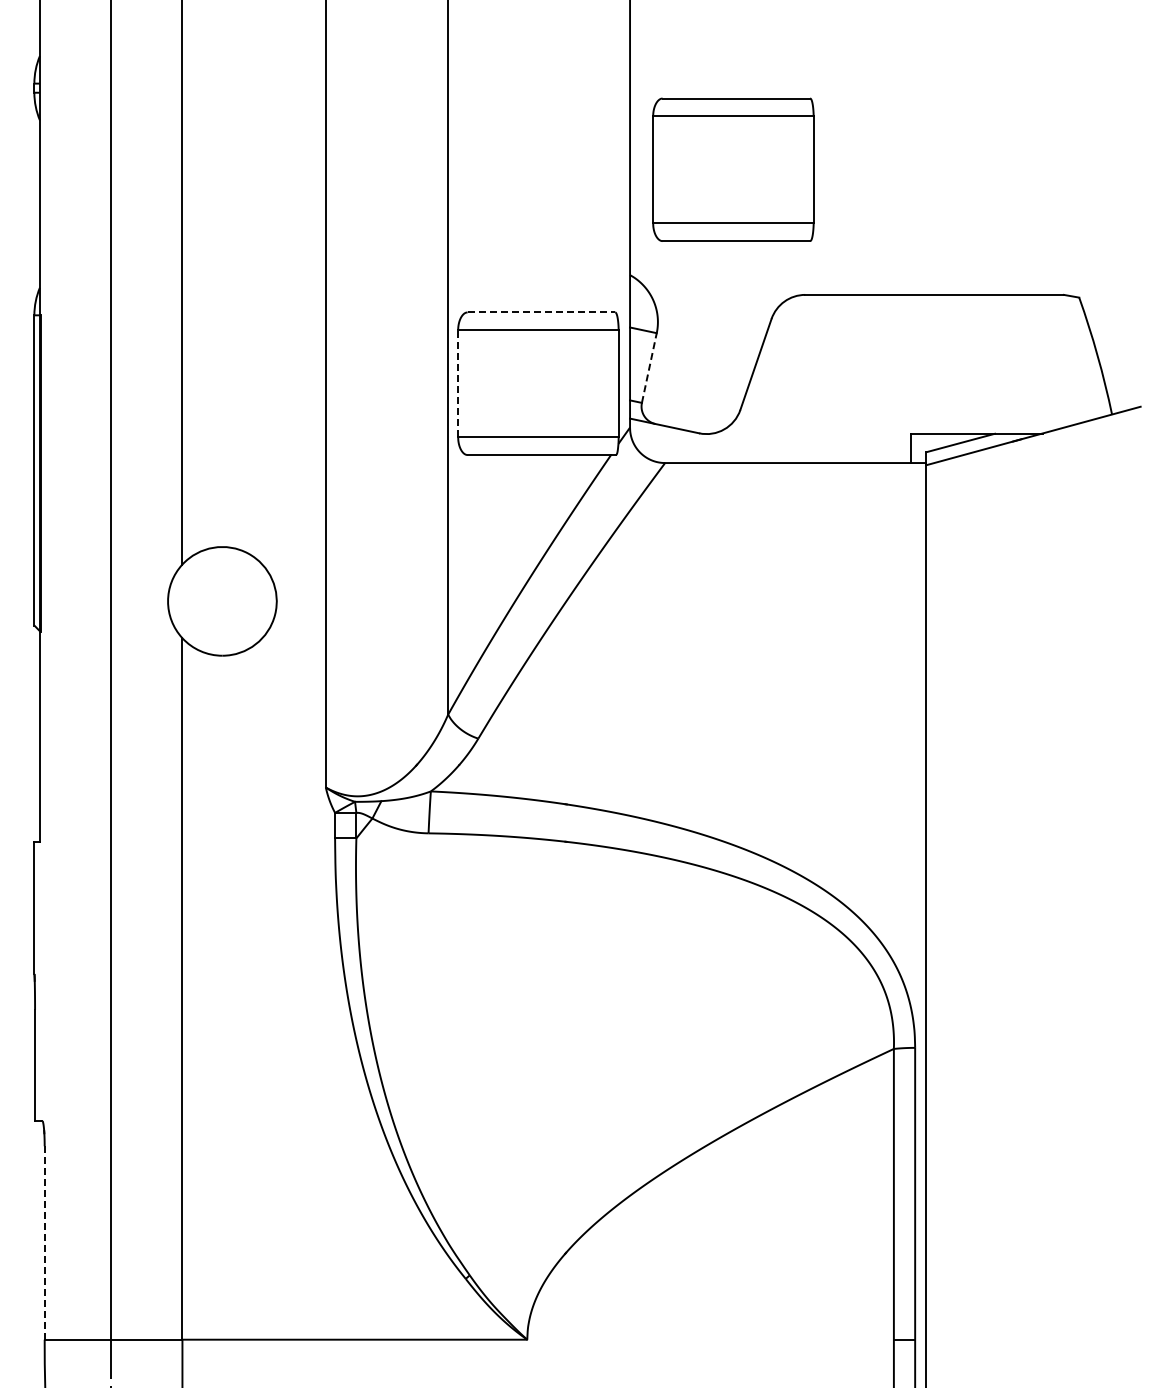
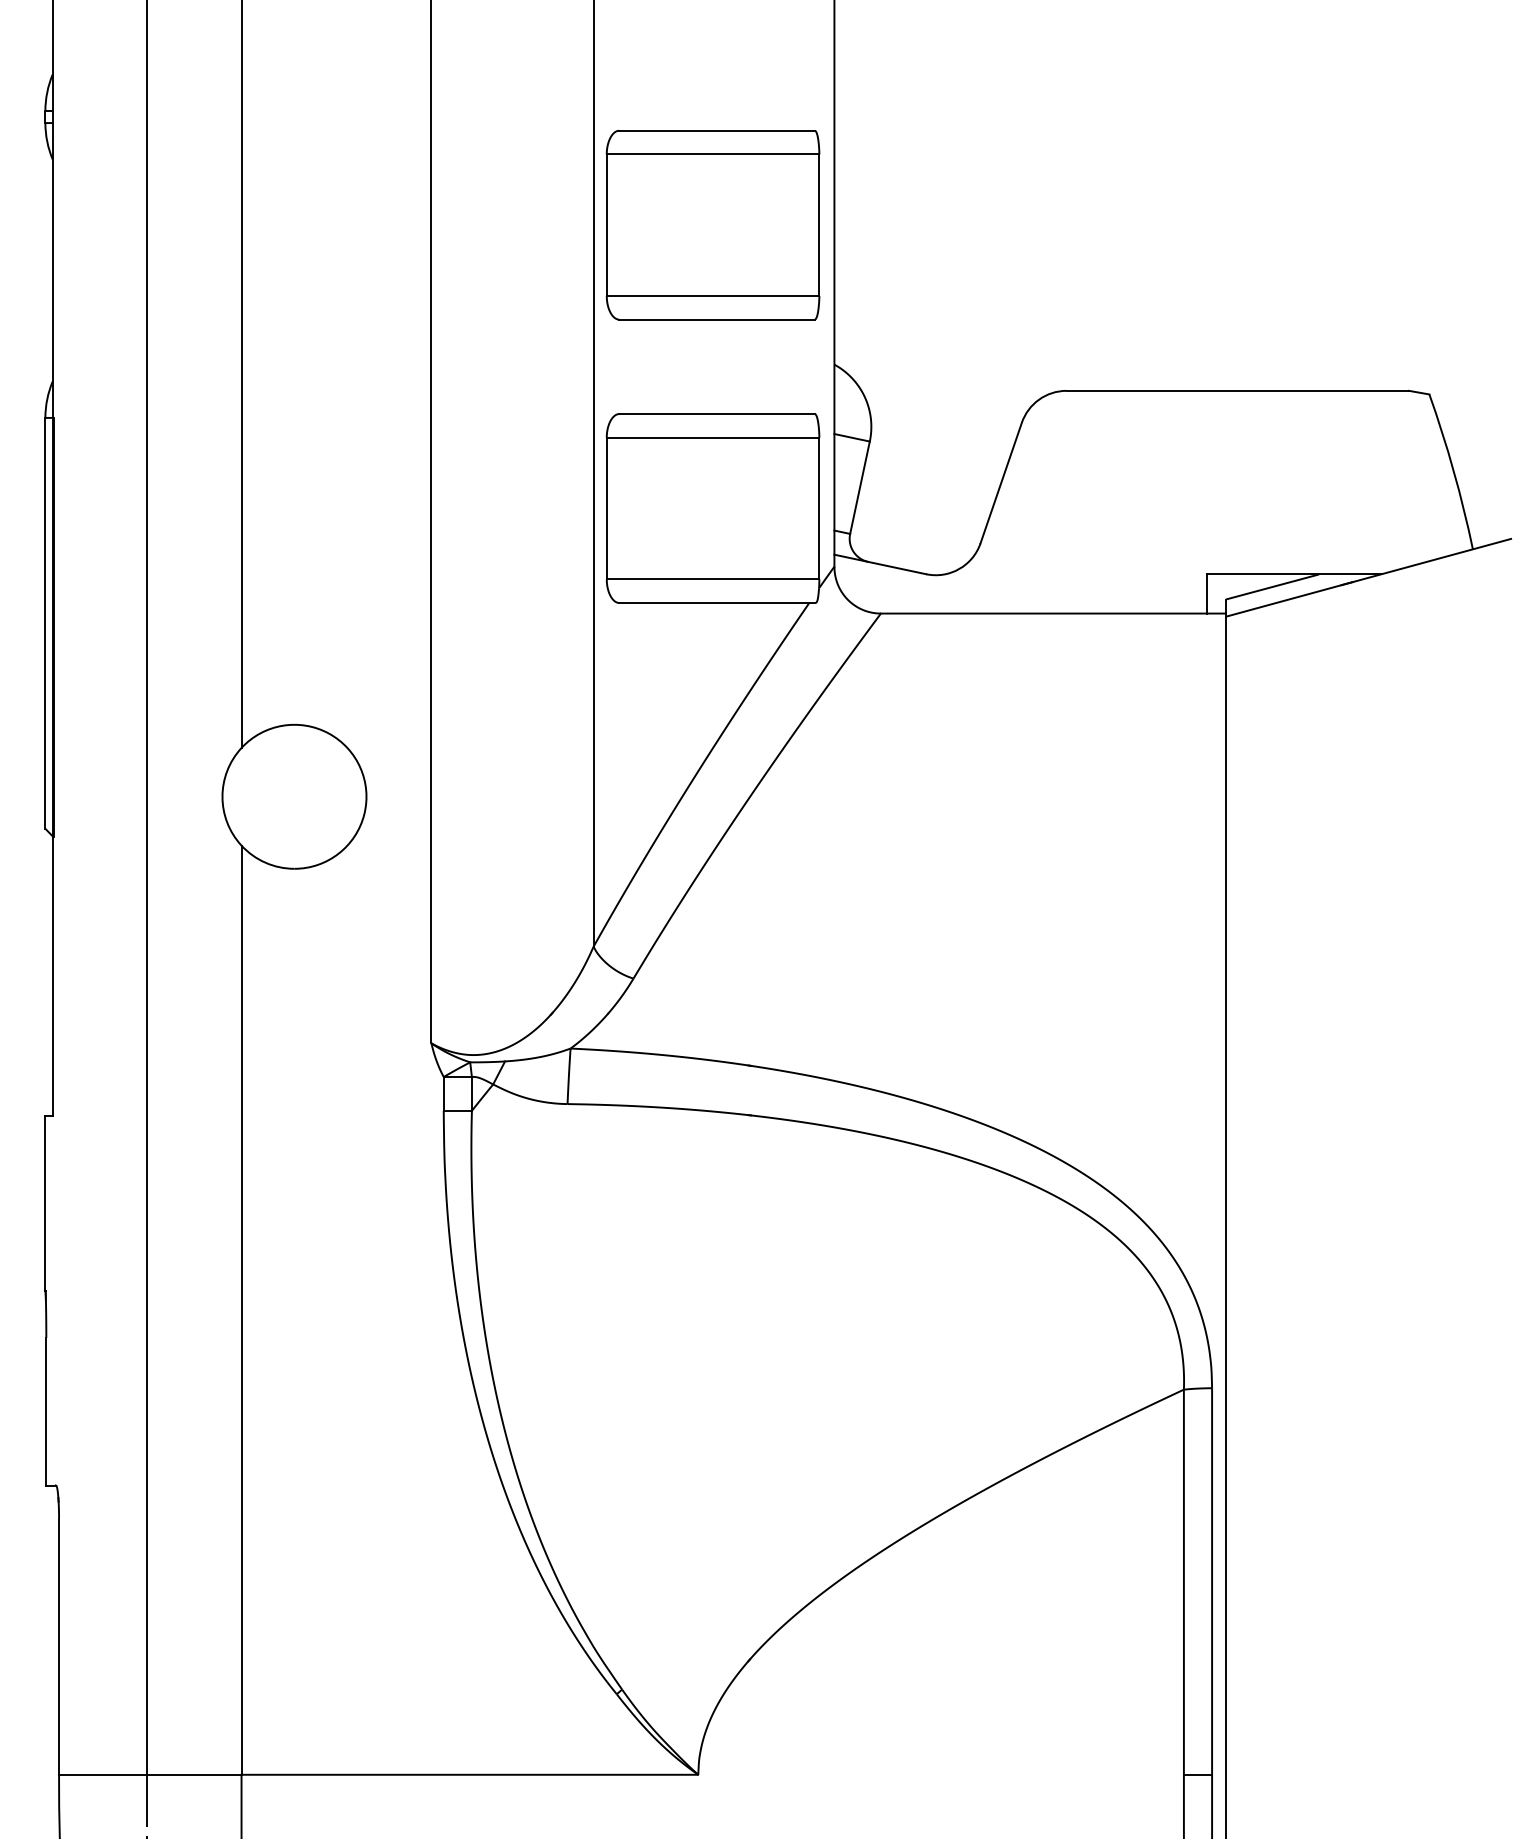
part: (733, 169) -> (713, 224), moved
line: (541, 312) -> (717, 414), dashed -> solid
line: (649, 368) -> (860, 488), dashed -> solid
line: (458, 383) -> (607, 508), dashed -> solid
line: (44, 1243) -> (58, 1647), dashed -> solid

